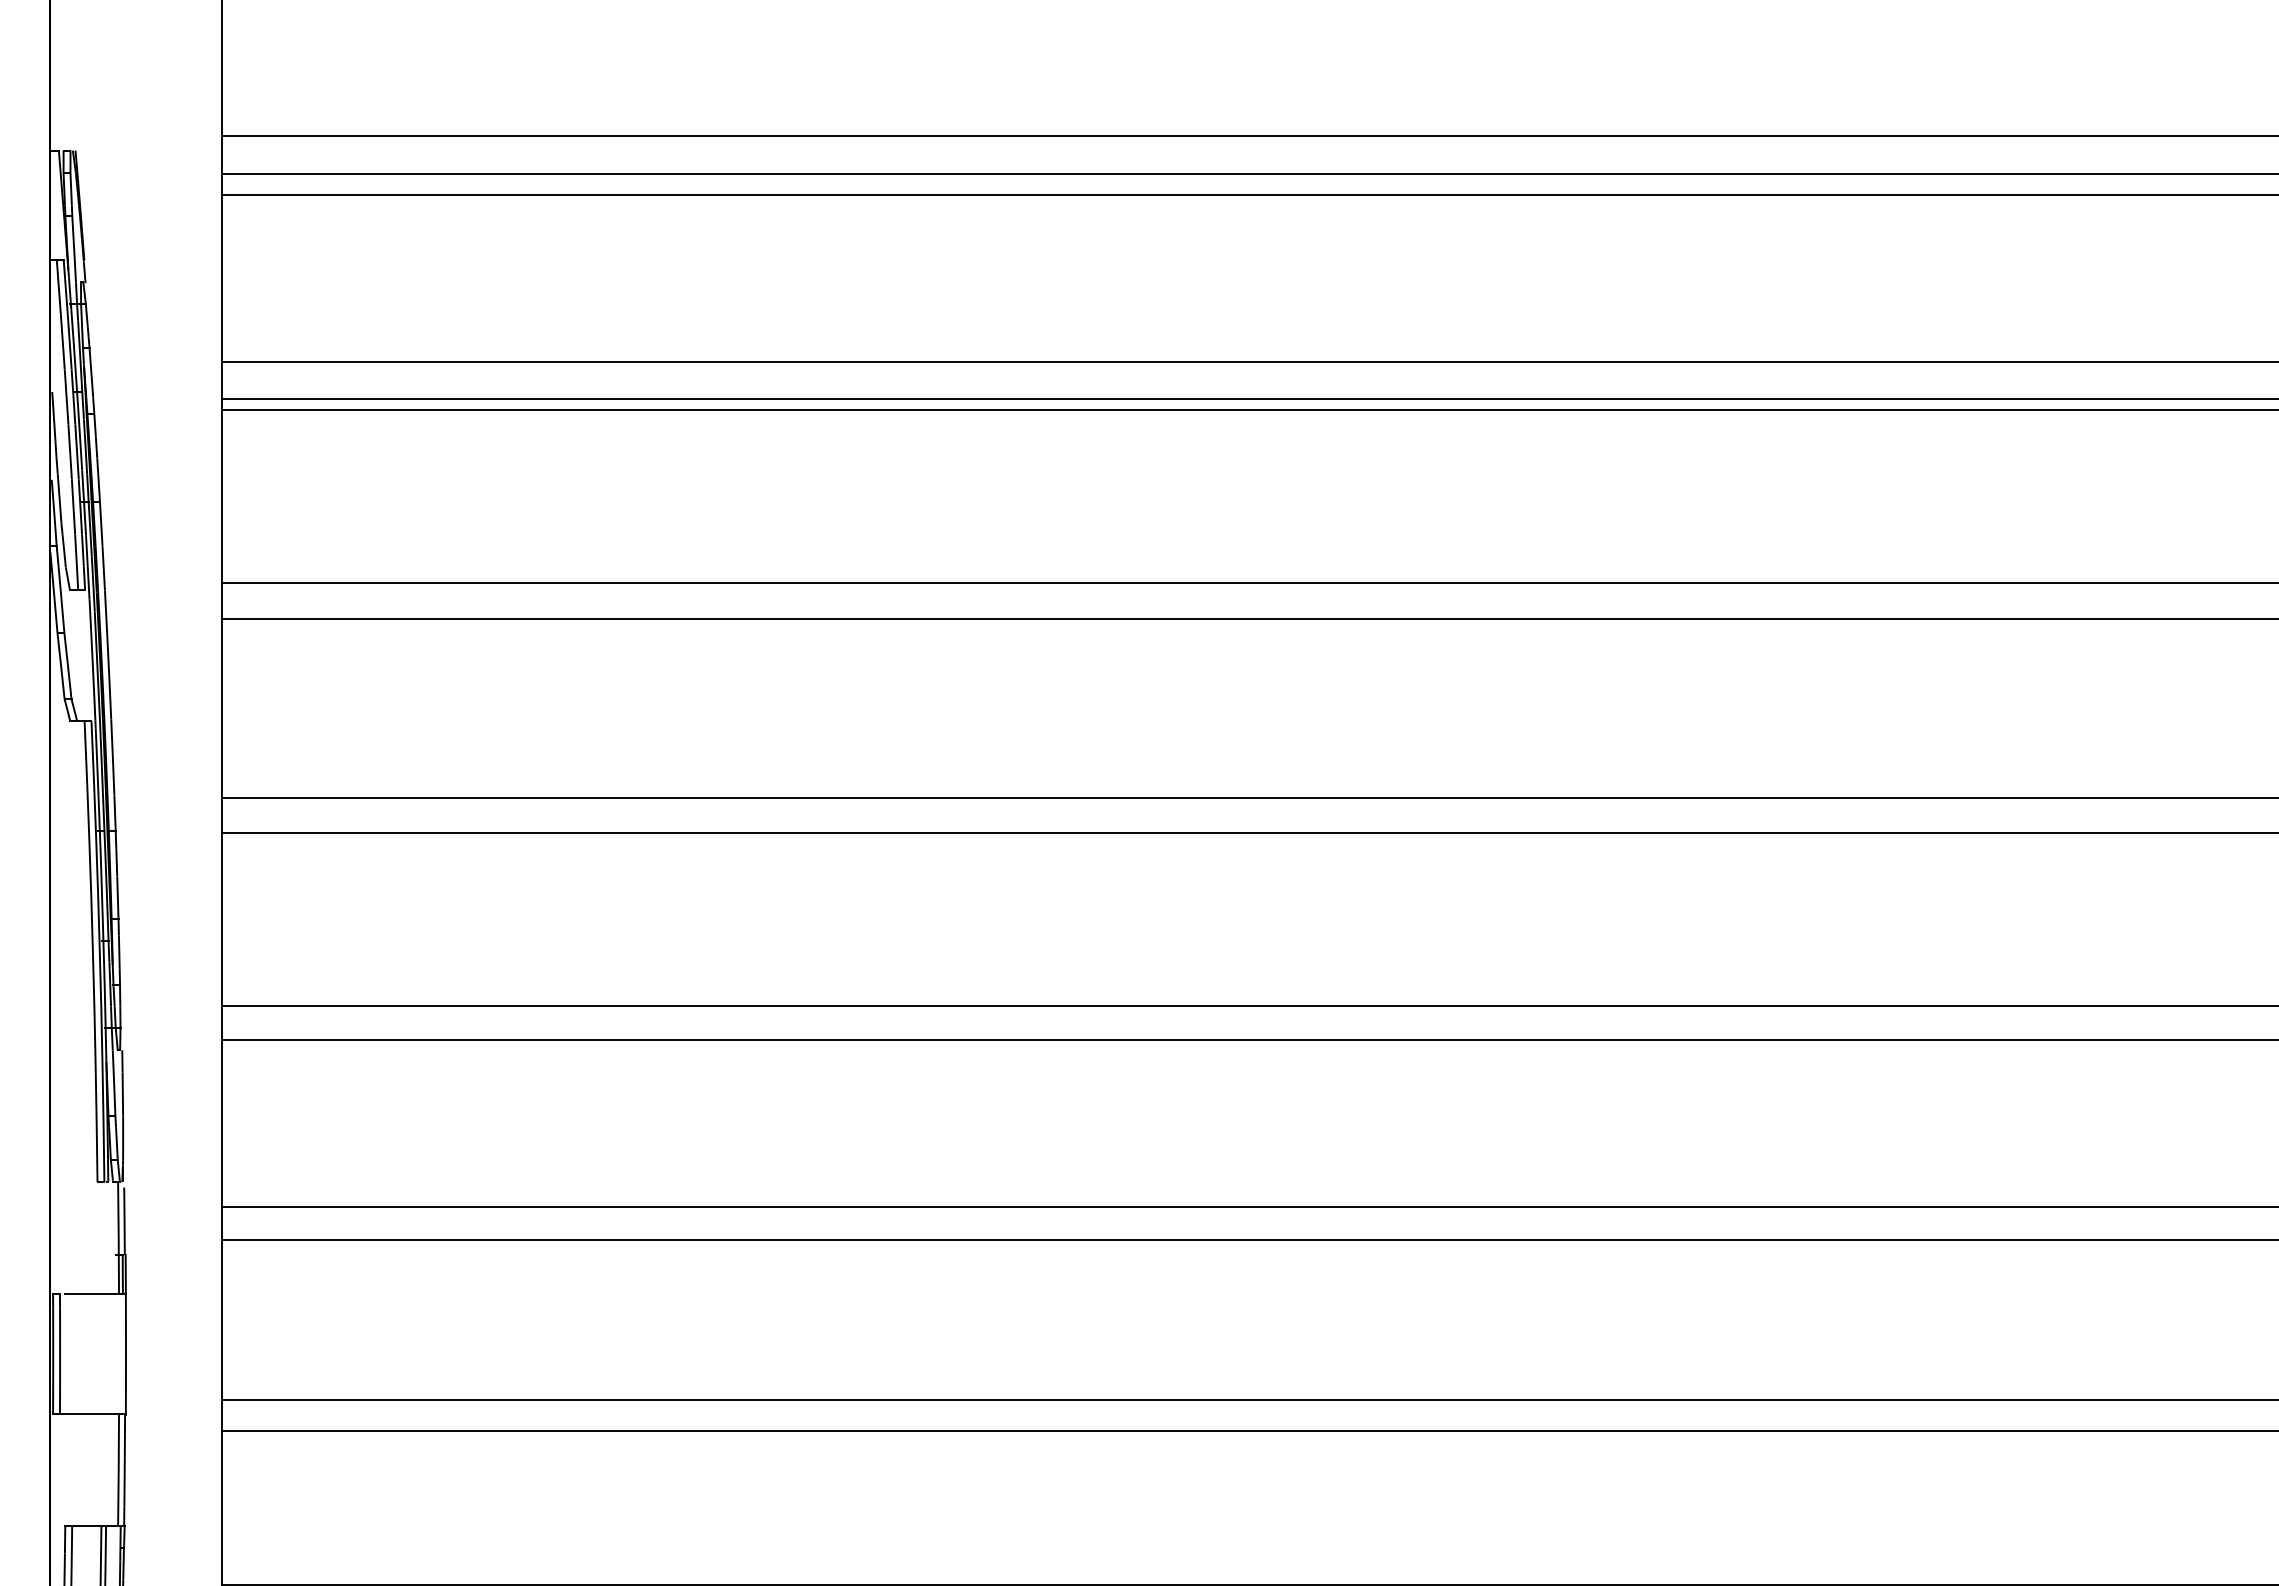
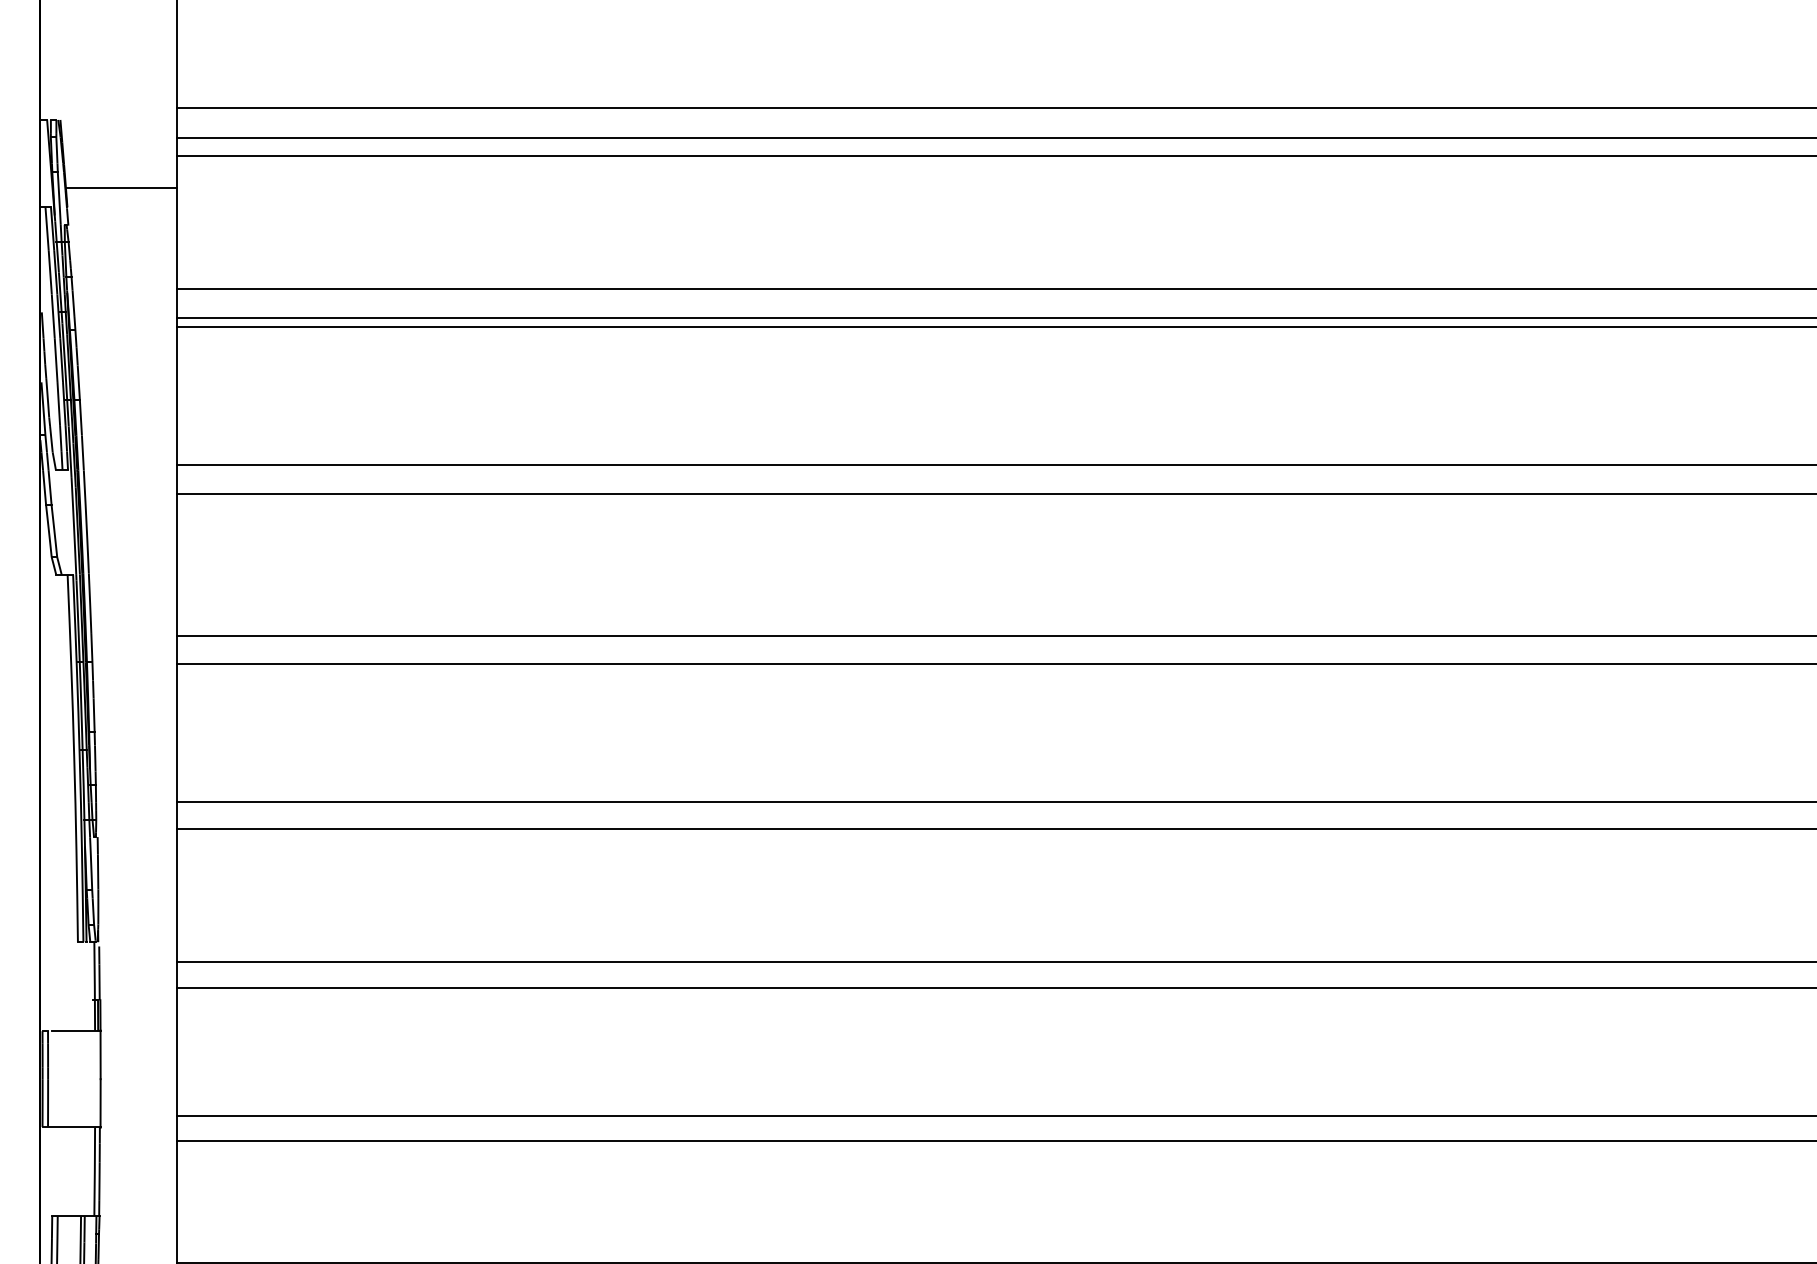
line: (152, 236) -> (121, 188), added

